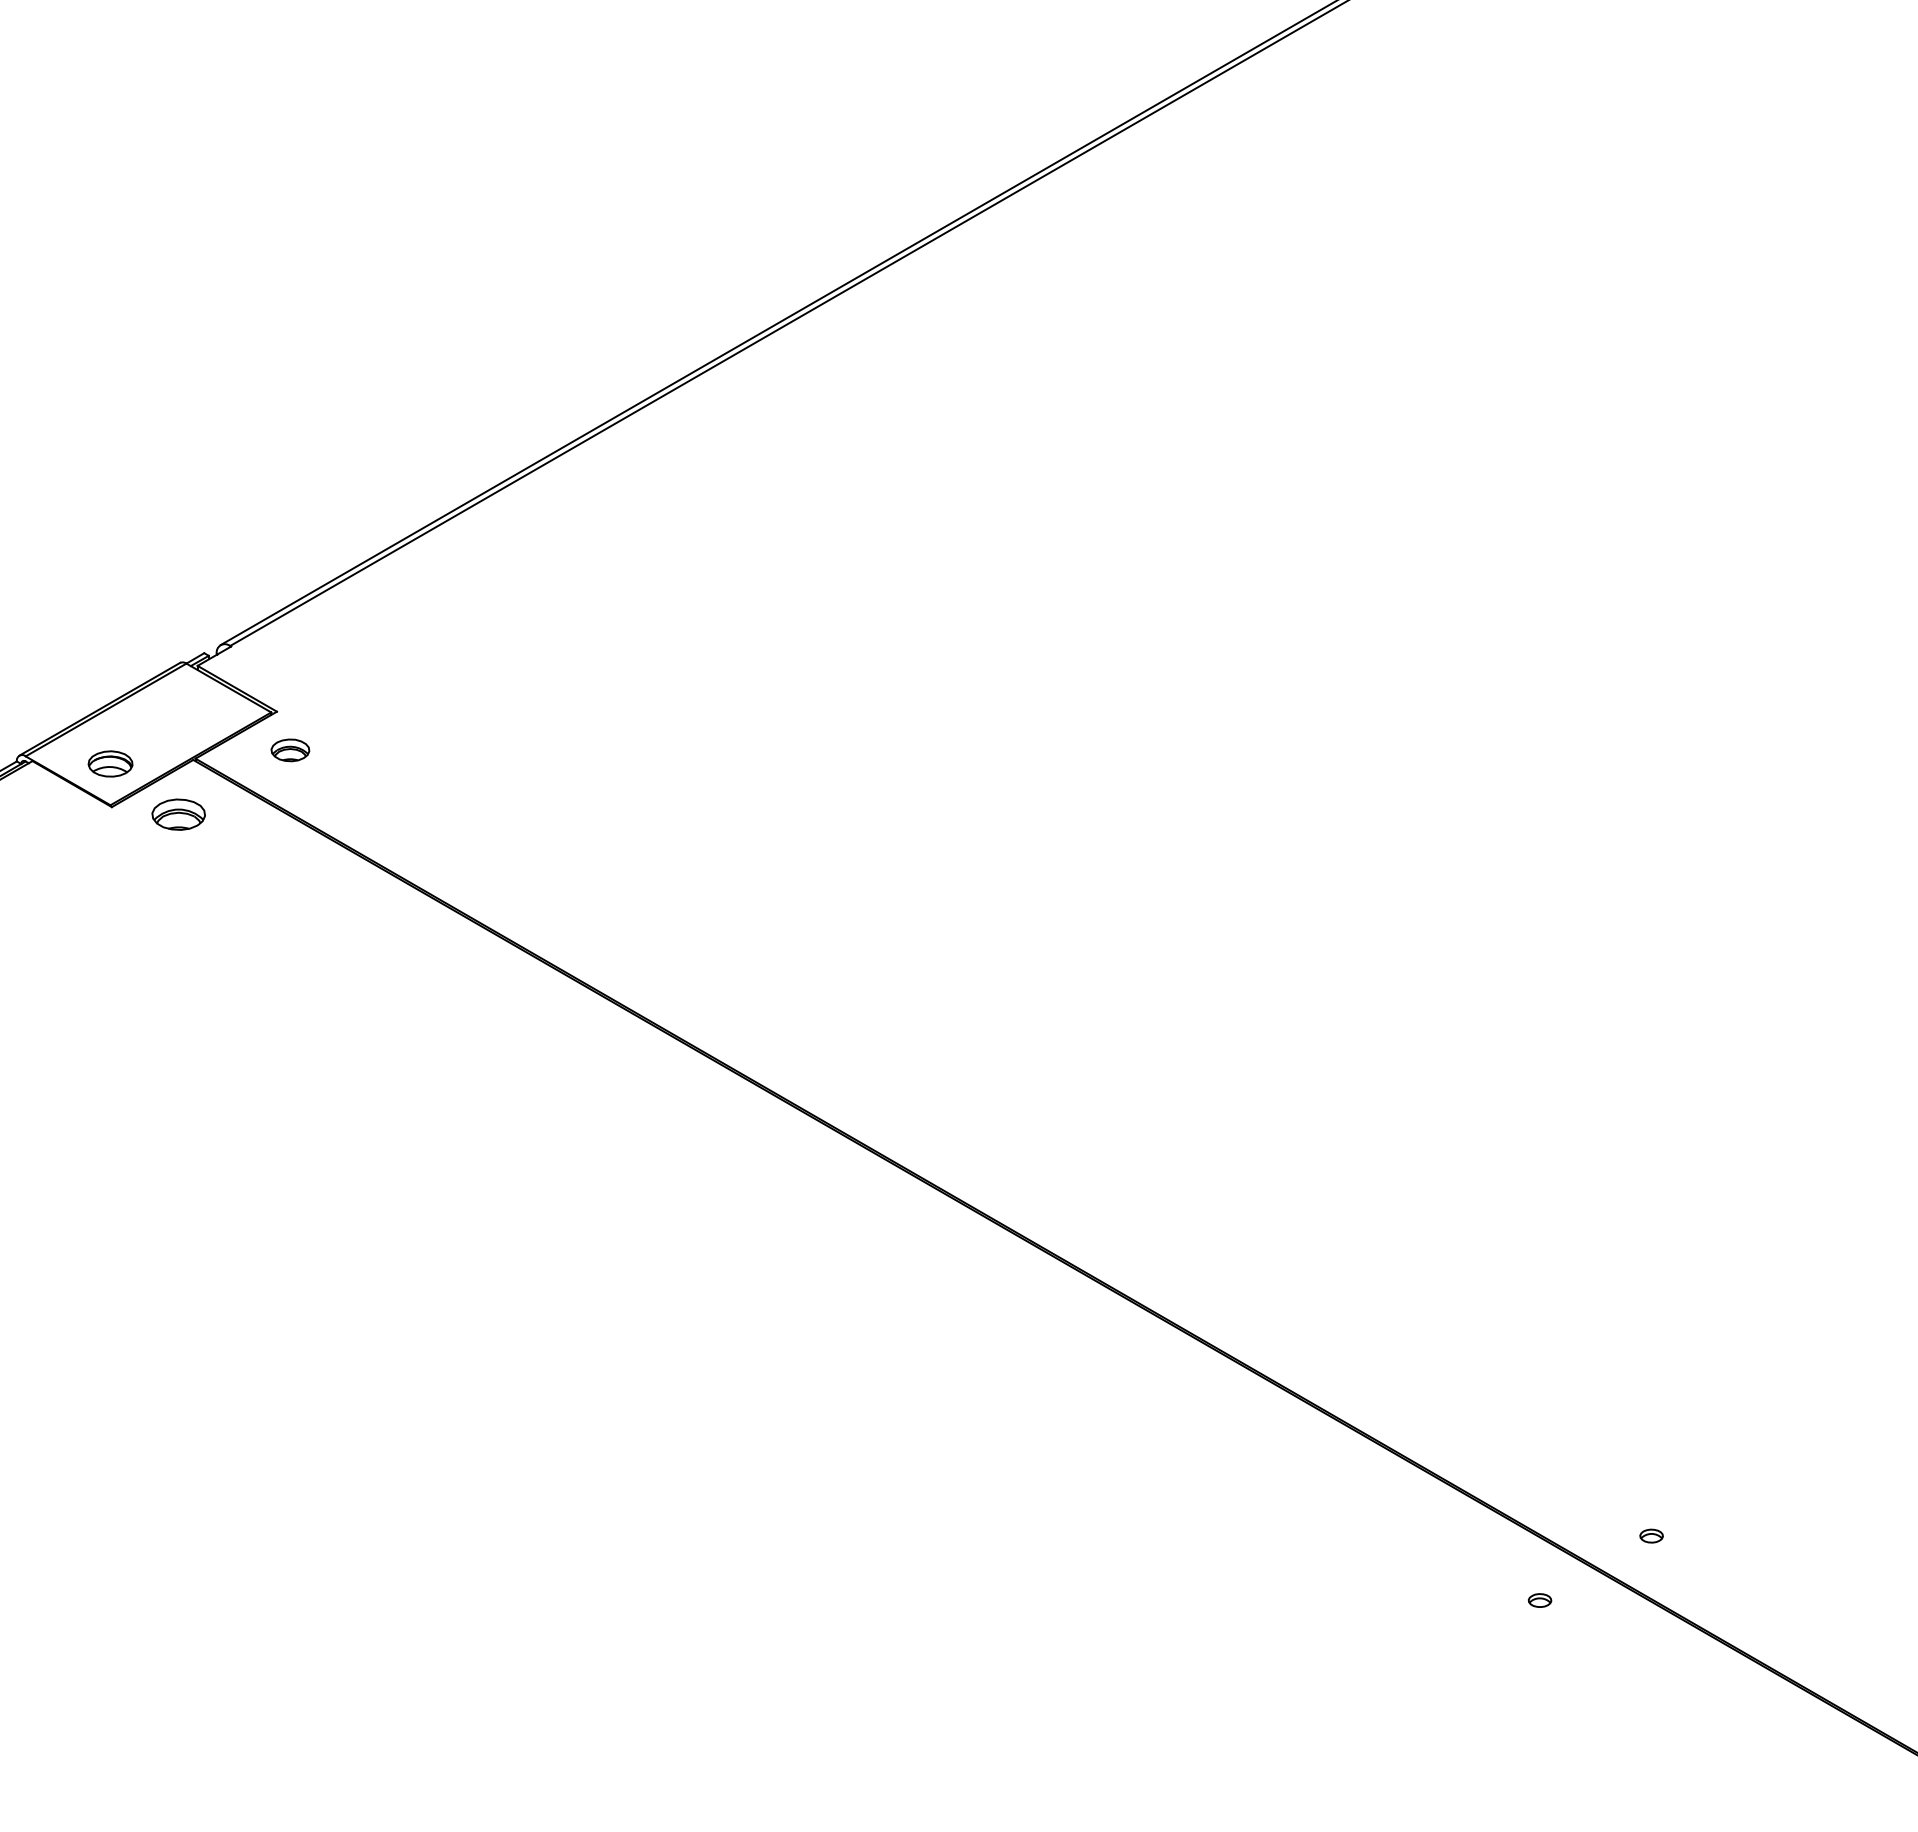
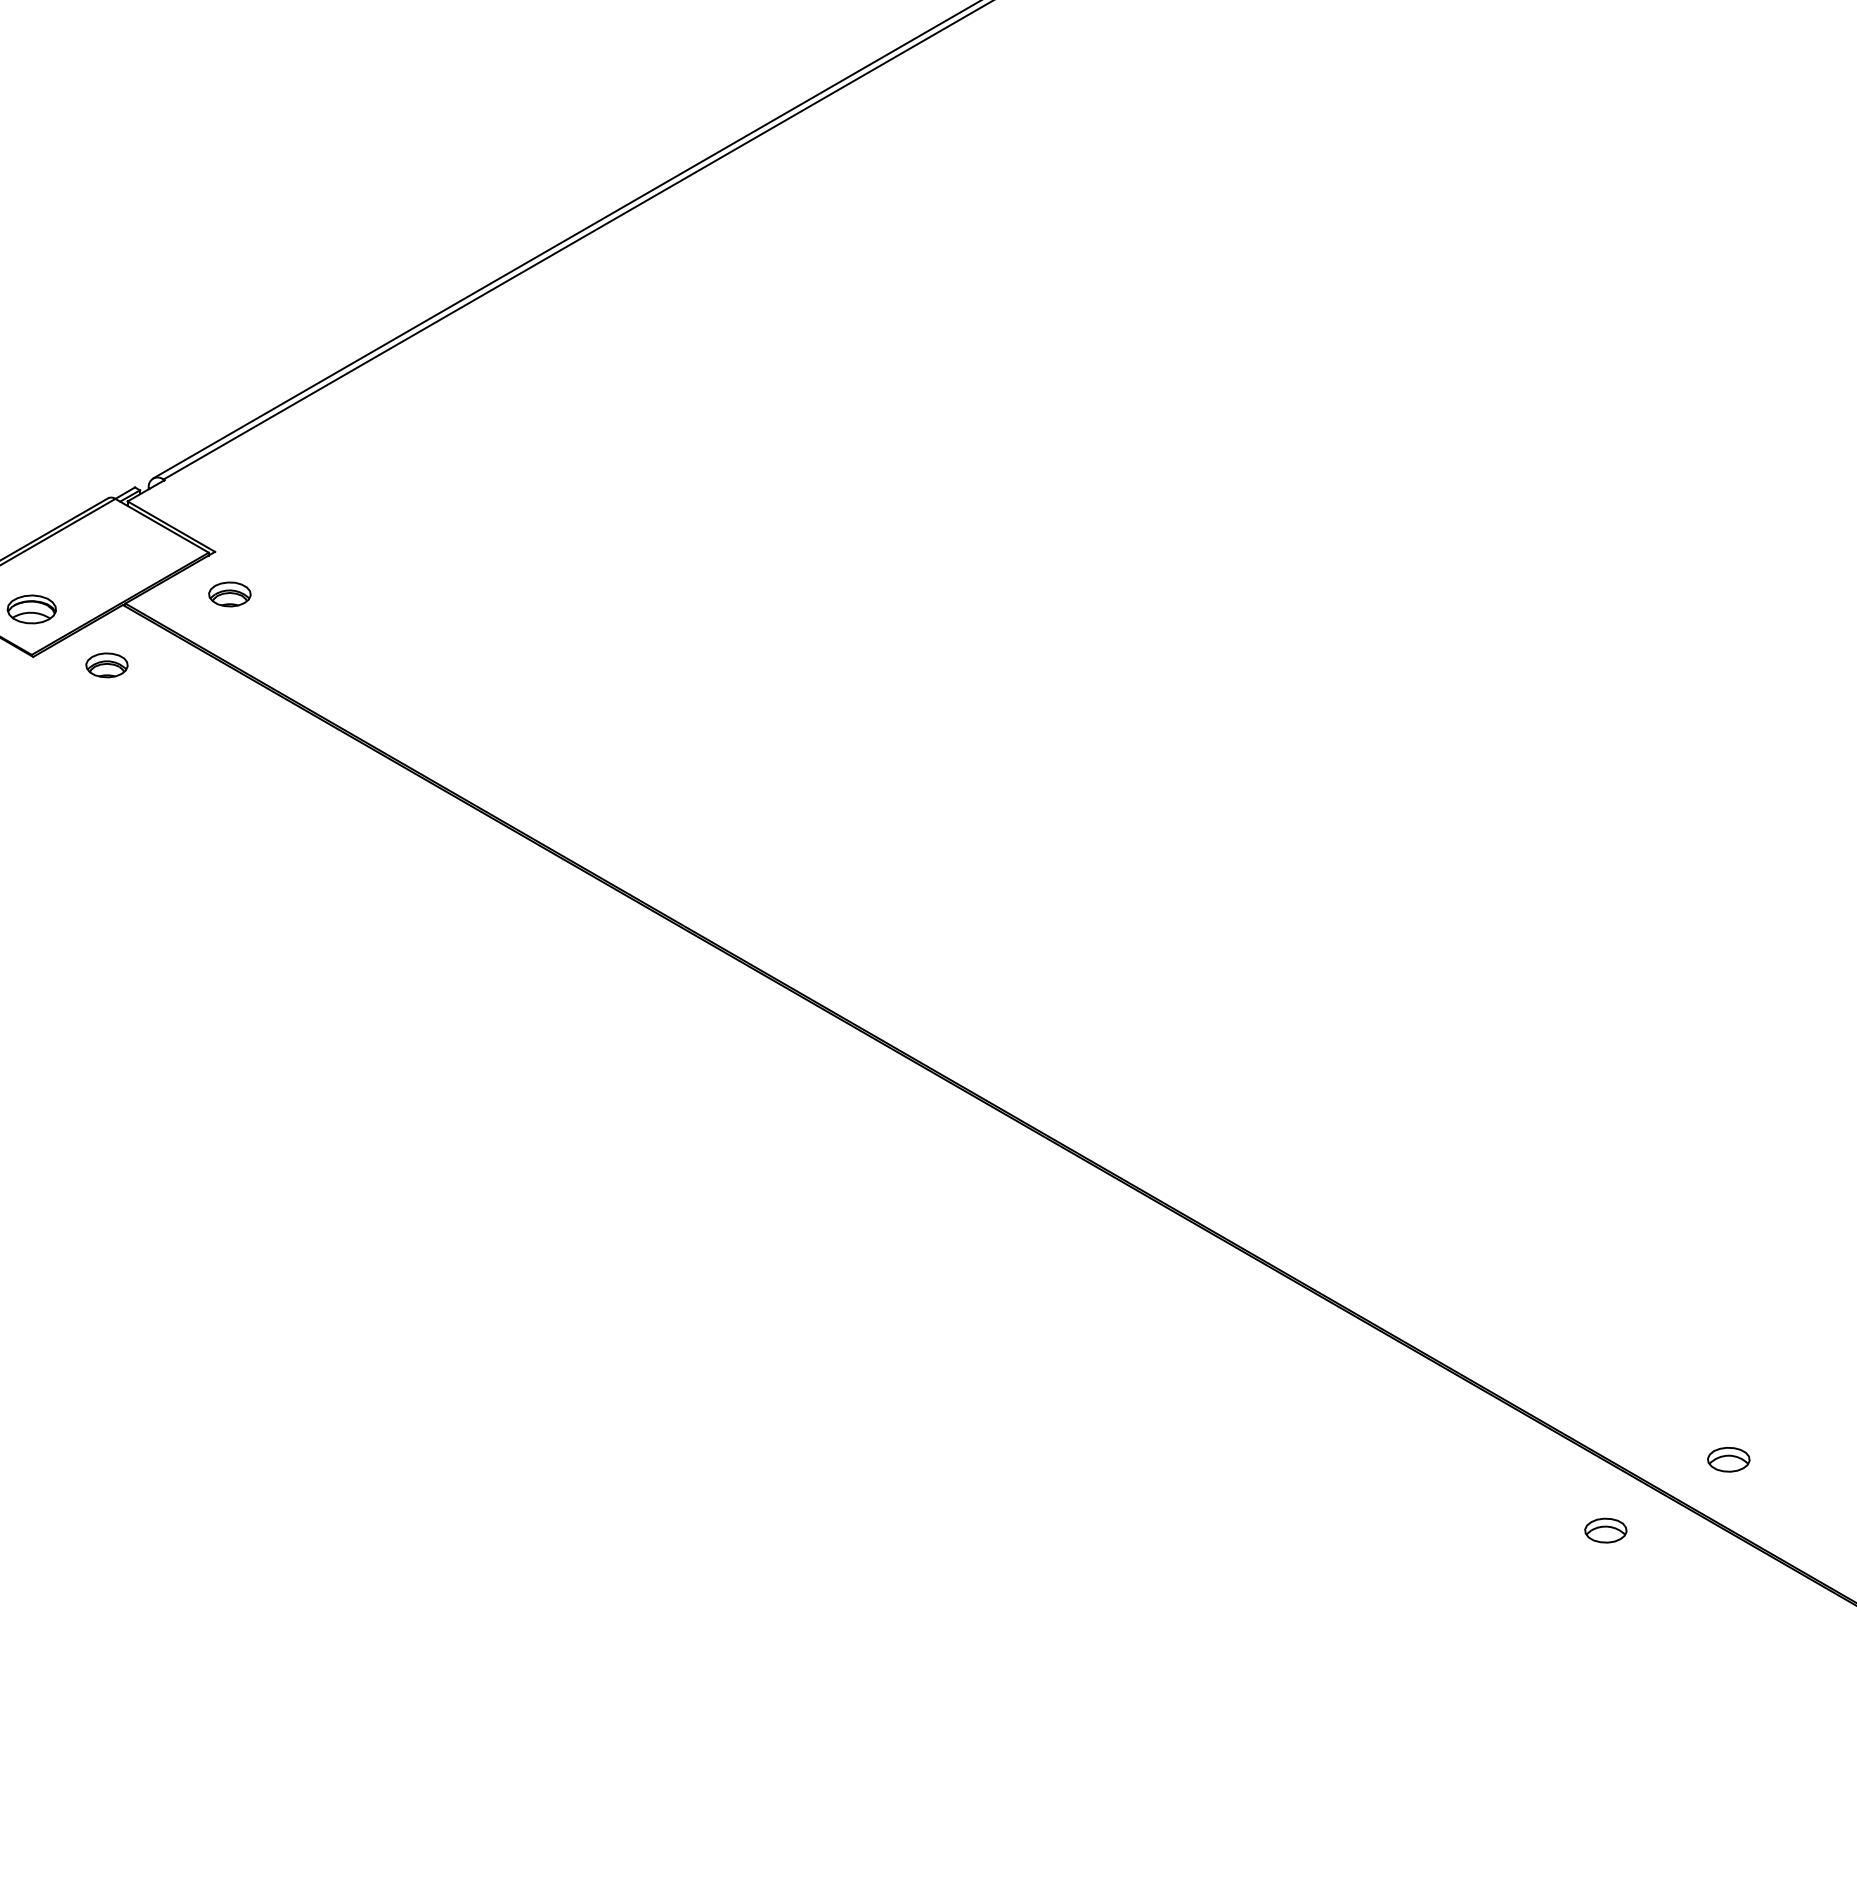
part: (178, 814) -> (106, 665), size x0.71
part: (1651, 1535) -> (1728, 1458), size x1.67
part: (1539, 1600) -> (1605, 1530), size x1.67

